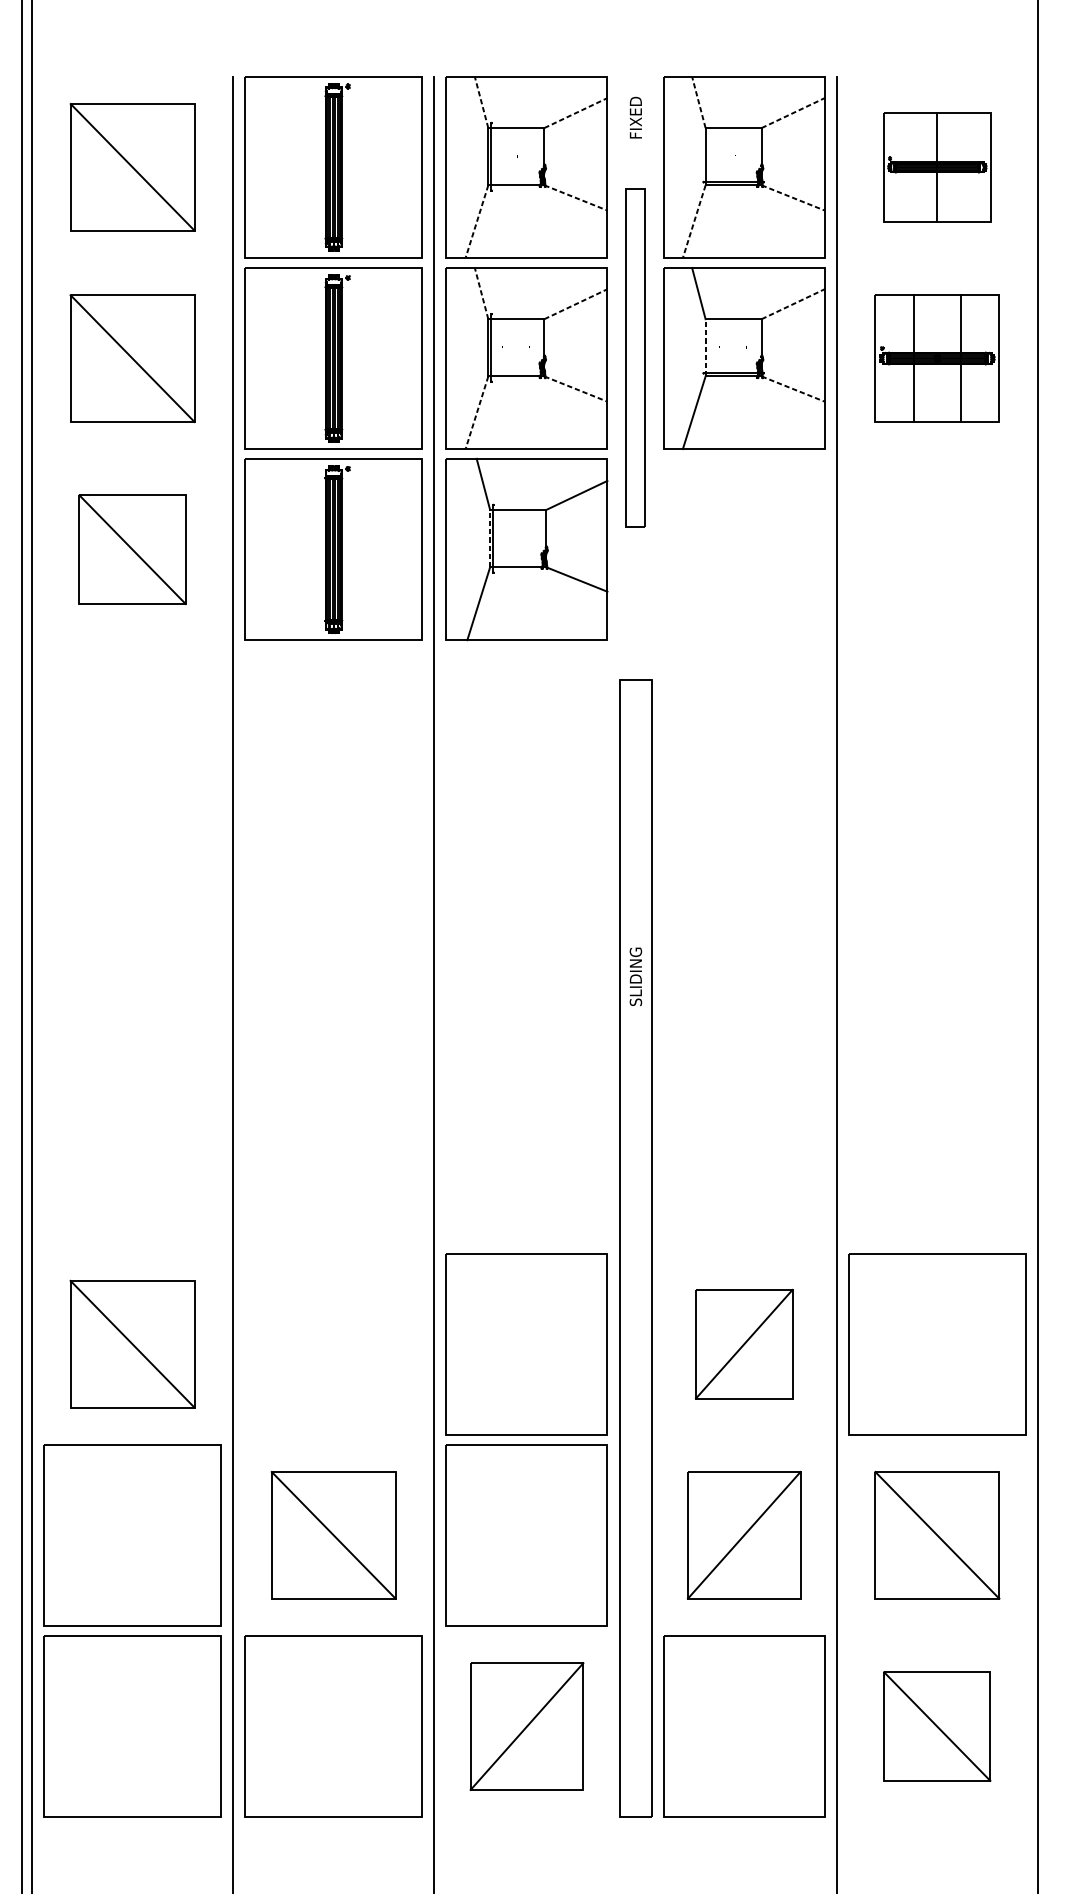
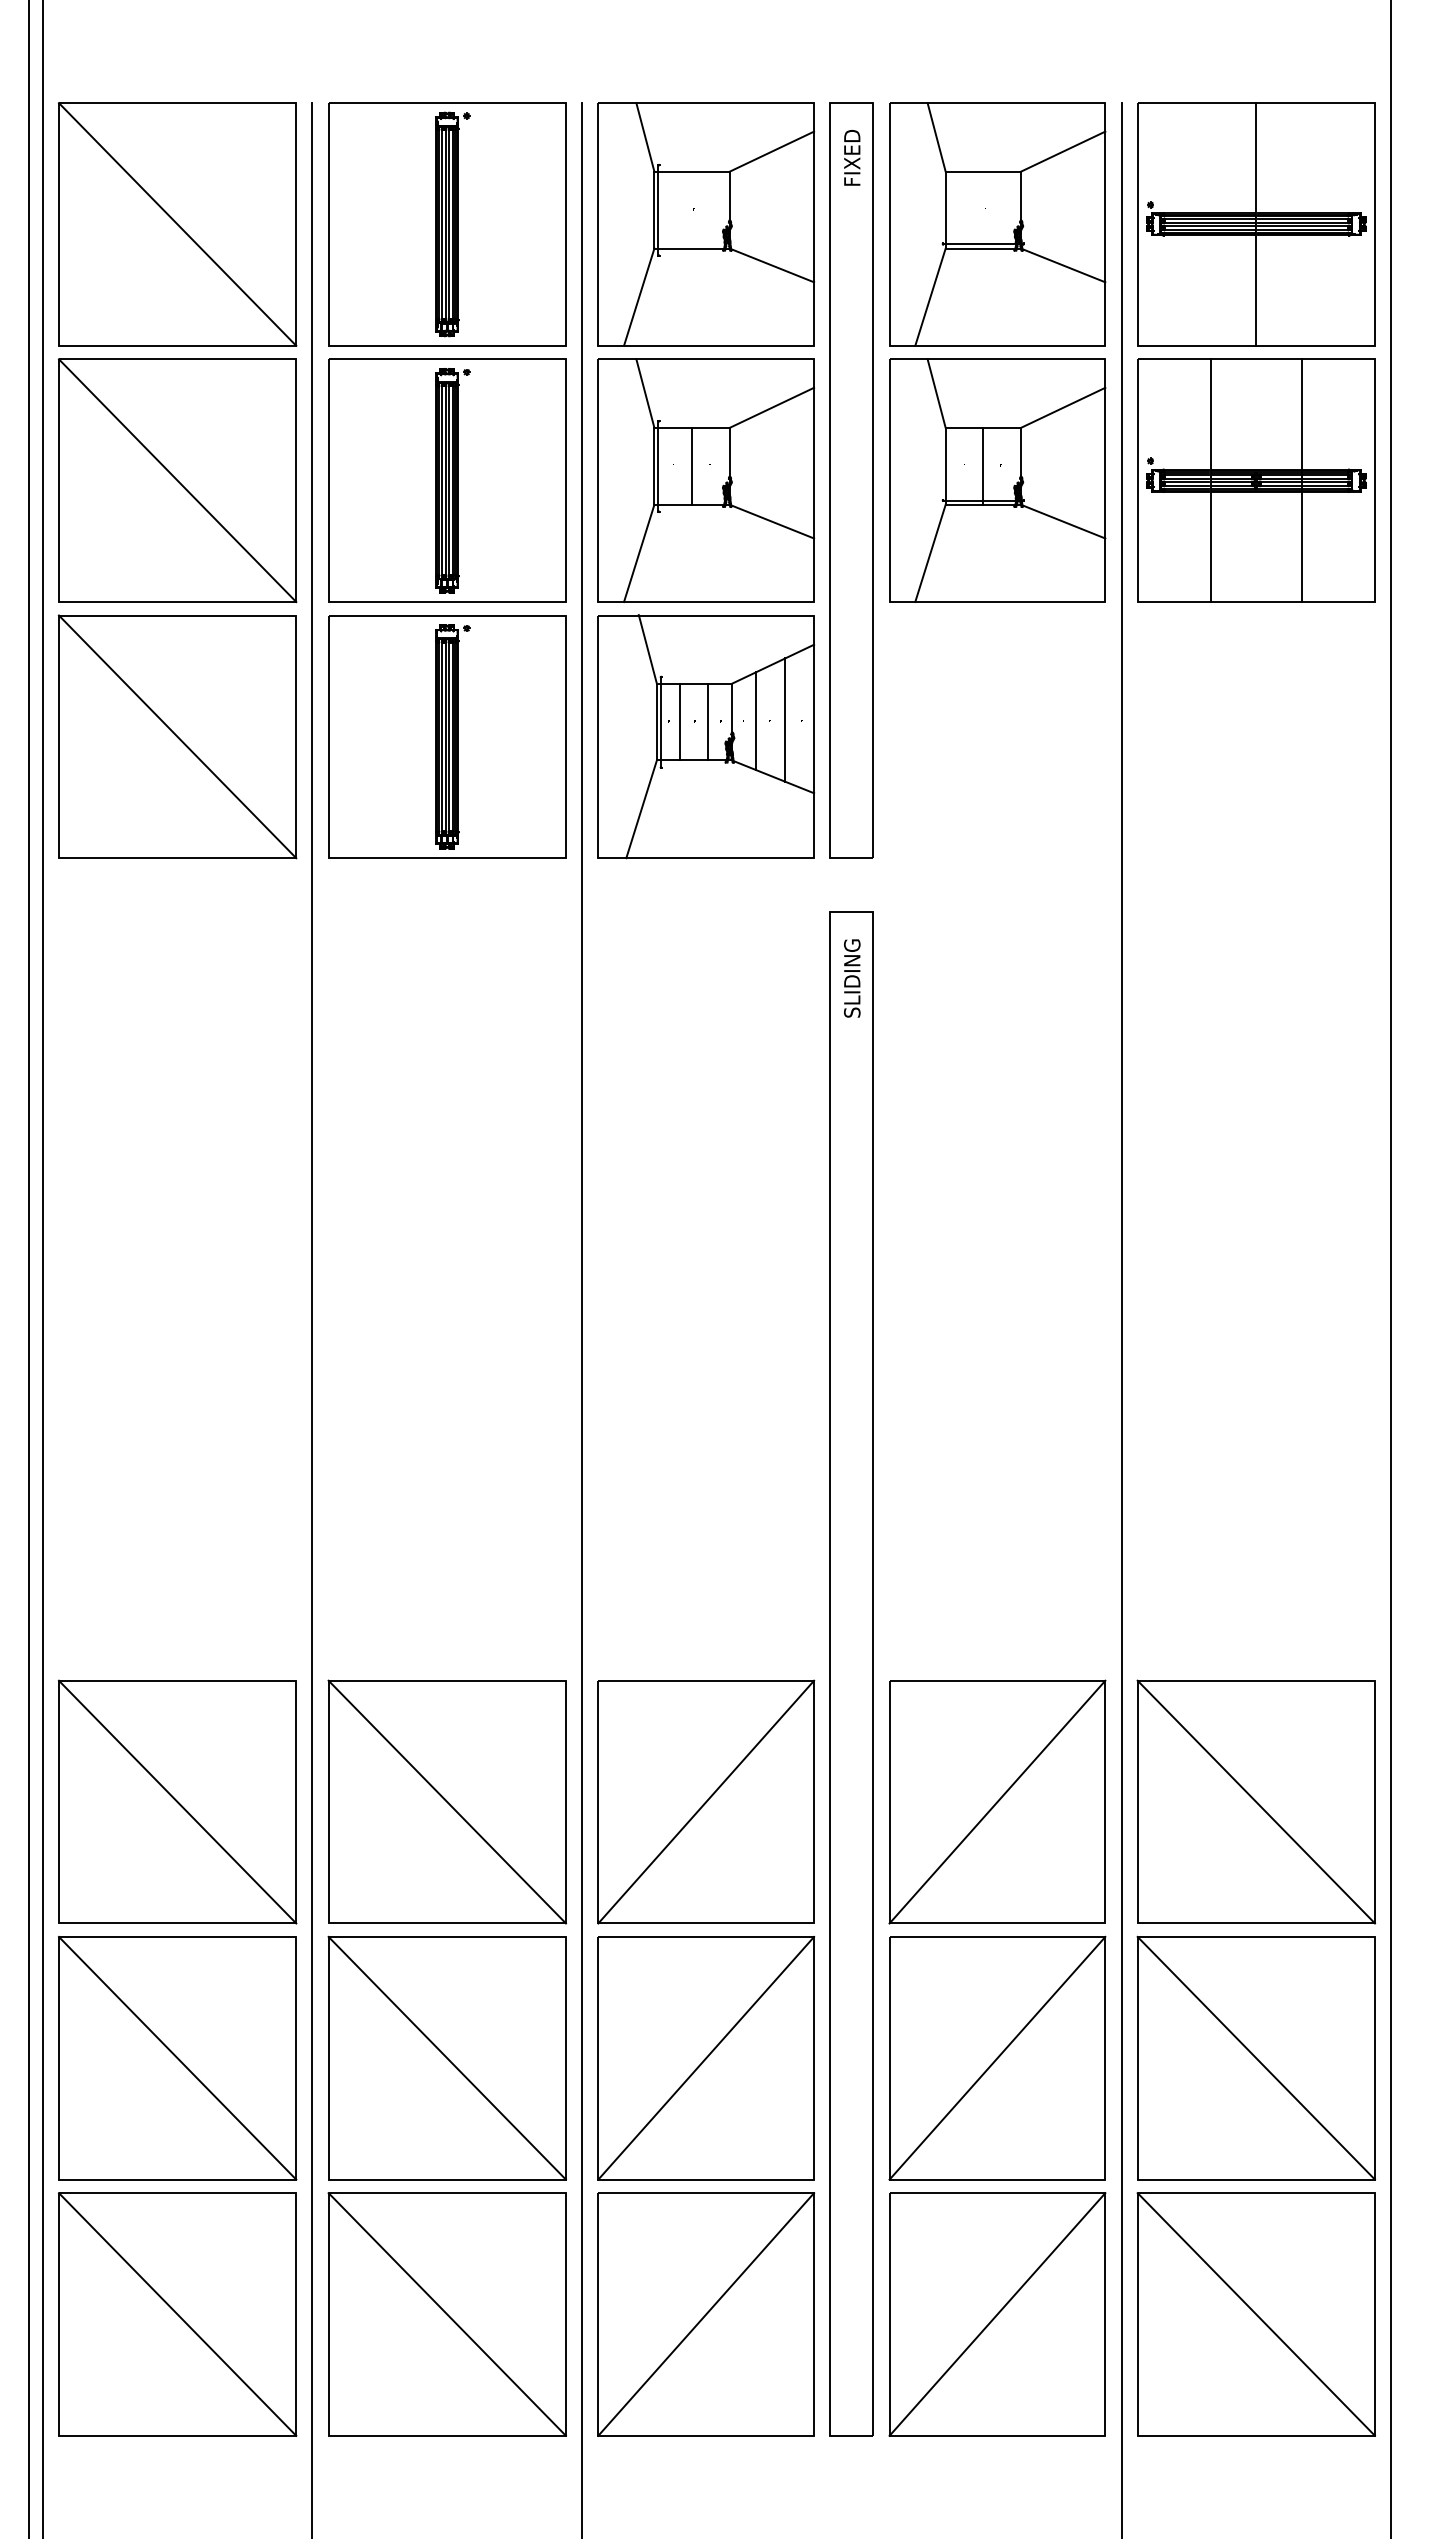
line: (481, 101) -> (645, 136), dashed -> solid
line: (698, 101) -> (936, 136), dashed -> solid
line: (575, 112) -> (771, 151), dashed -> solid
line: (793, 112) -> (1063, 151), dashed -> solid
part: (132, 167) -> (177, 224), size x1.43
part: (937, 167) -> (1256, 224), size x1.67
line: (576, 198) -> (772, 265), dashed -> solid
line: (793, 198) -> (1063, 265), dashed -> solid
line: (477, 221) -> (639, 297), dashed -> solid
line: (694, 221) -> (930, 297), dashed -> solid
line: (481, 293) -> (645, 393), dashed -> solid
line: (575, 303) -> (771, 407), dashed -> solid
line: (793, 303) -> (1063, 407), dashed -> solid
line: (516, 347) -> (692, 465), added
line: (705, 347) -> (945, 465), dashed -> solid
line: (733, 347) -> (983, 465), added
part: (132, 358) -> (177, 480), size x1.43
part: (635, 358) -> (851, 480), size x1.67
part: (937, 358) -> (1256, 480), size x1.43
line: (576, 388) -> (772, 521), dashed -> solid
line: (793, 388) -> (1063, 521), dashed -> solid
line: (477, 412) -> (639, 553), dashed -> solid
line: (586, 536) -> (785, 719), added
line: (489, 538) -> (656, 721), dashed -> solid
line: (507, 538) -> (679, 721), added
line: (527, 538) -> (707, 721), added
line: (564, 538) -> (756, 721), added
part: (132, 549) -> (177, 736), size x1.67
text: (636, 976) -> (852, 978), moved
part: (132, 1343) -> (177, 1801), size x1.43
part: (333, 1343) -> (446, 1801), added
line: (527, 1343) -> (706, 1801), added
part: (744, 1343) -> (997, 1801), size x1.67
line: (937, 1343) -> (1256, 1801), added
line: (132, 1534) -> (177, 2057), added
part: (333, 1534) -> (446, 2057), size x1.43
line: (527, 1534) -> (706, 2057), added
part: (744, 1534) -> (997, 2057), size x1.43
part: (937, 1534) -> (1256, 2057), size x1.43
line: (132, 1726) -> (177, 2314), added
line: (333, 1726) -> (446, 2314), added
part: (527, 1726) -> (706, 2314), size x1.43
line: (744, 1726) -> (997, 2314), added
part: (936, 1726) -> (1255, 2314), size x1.67

